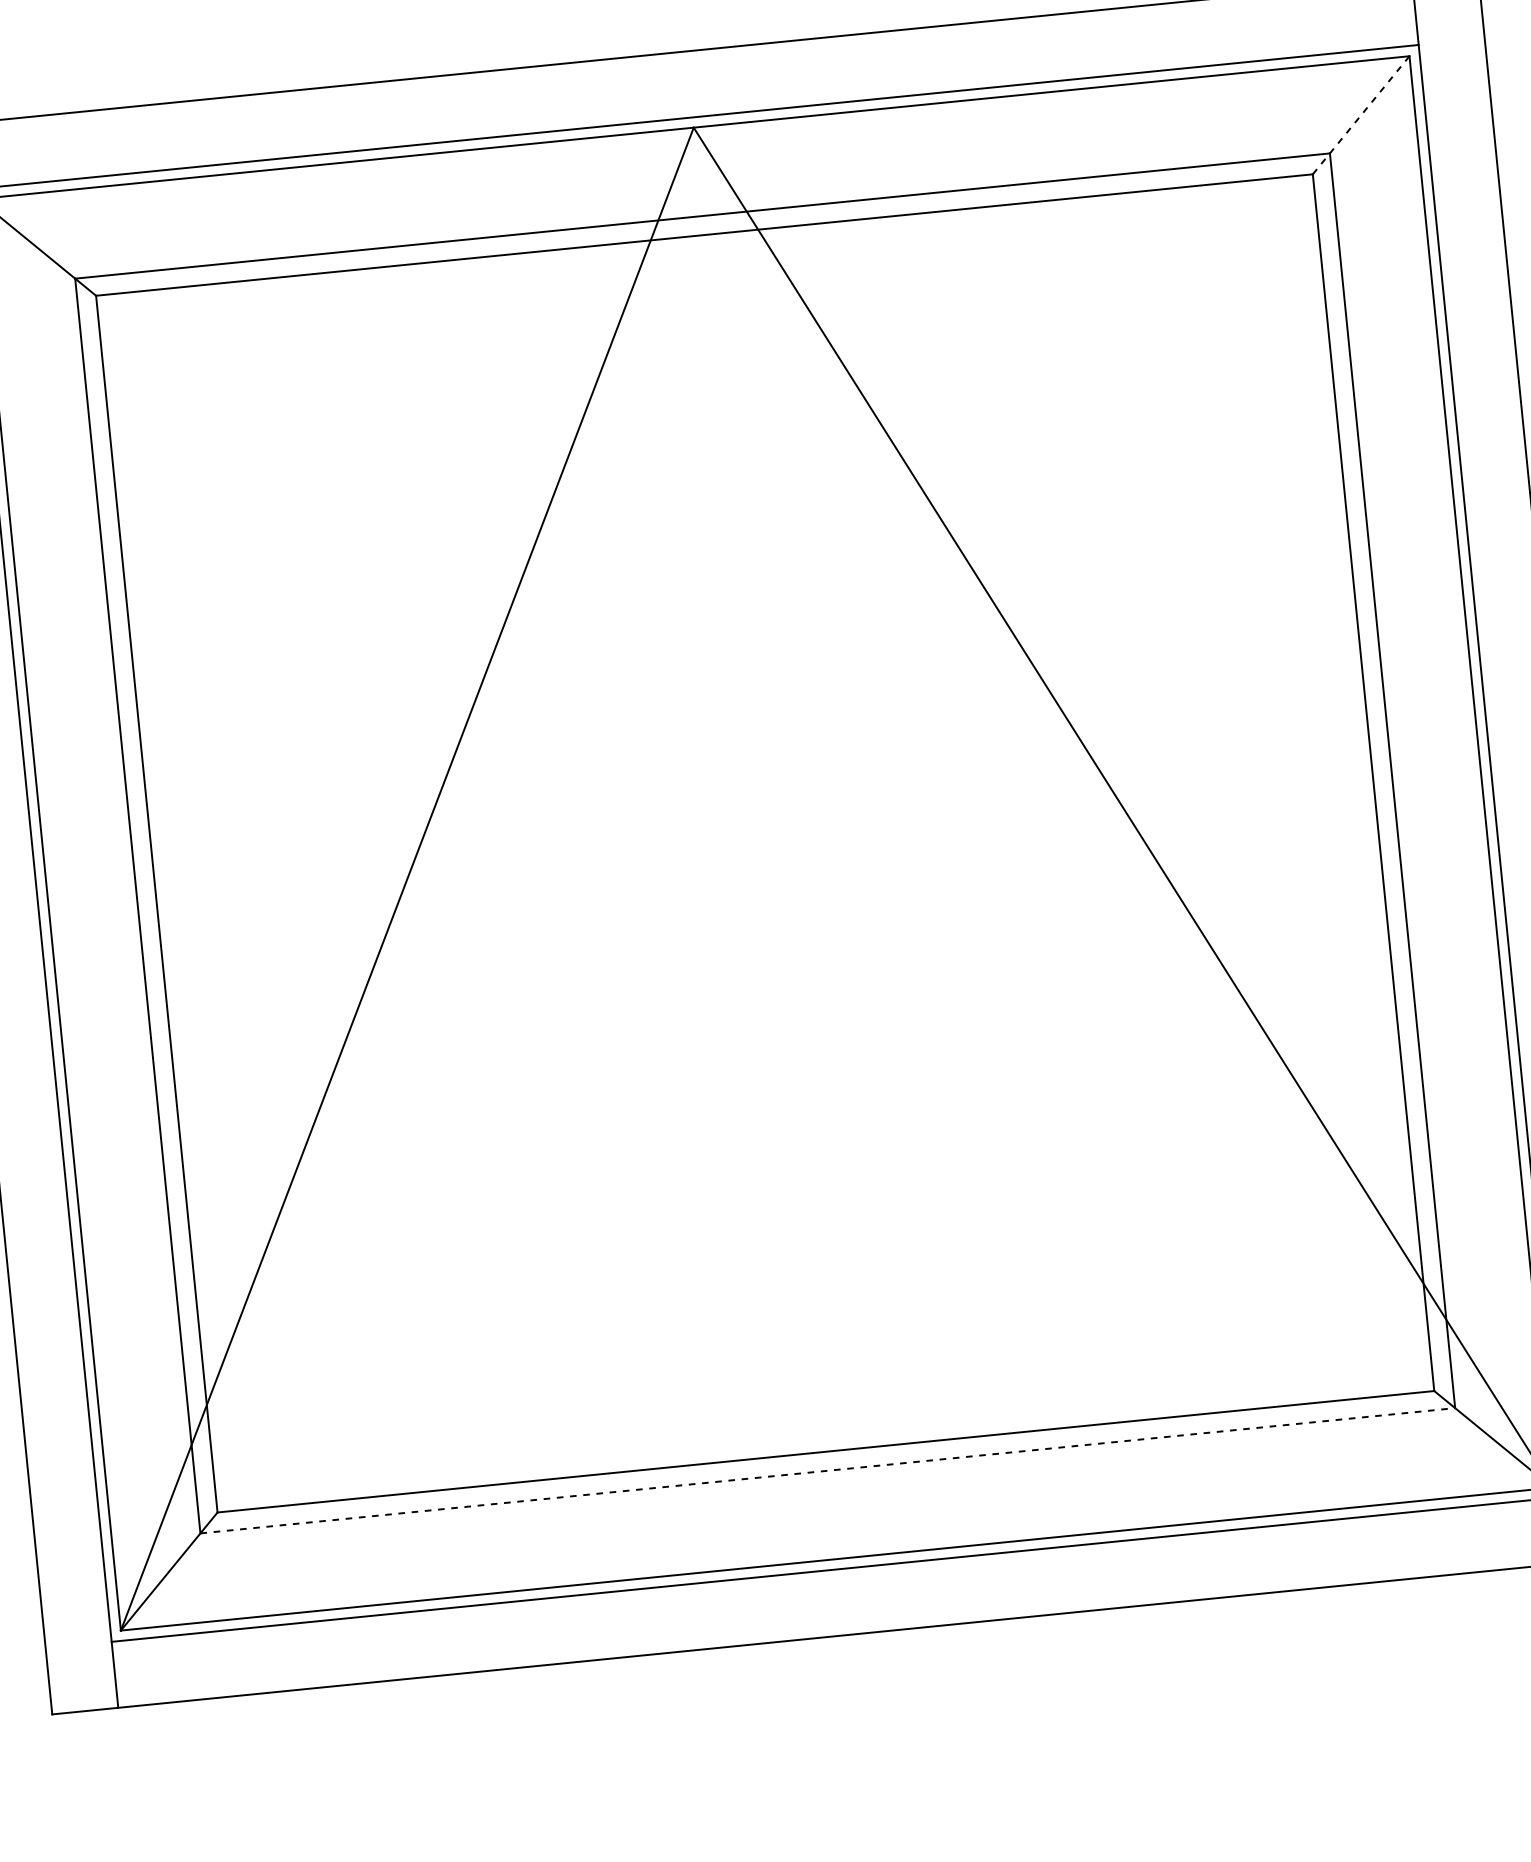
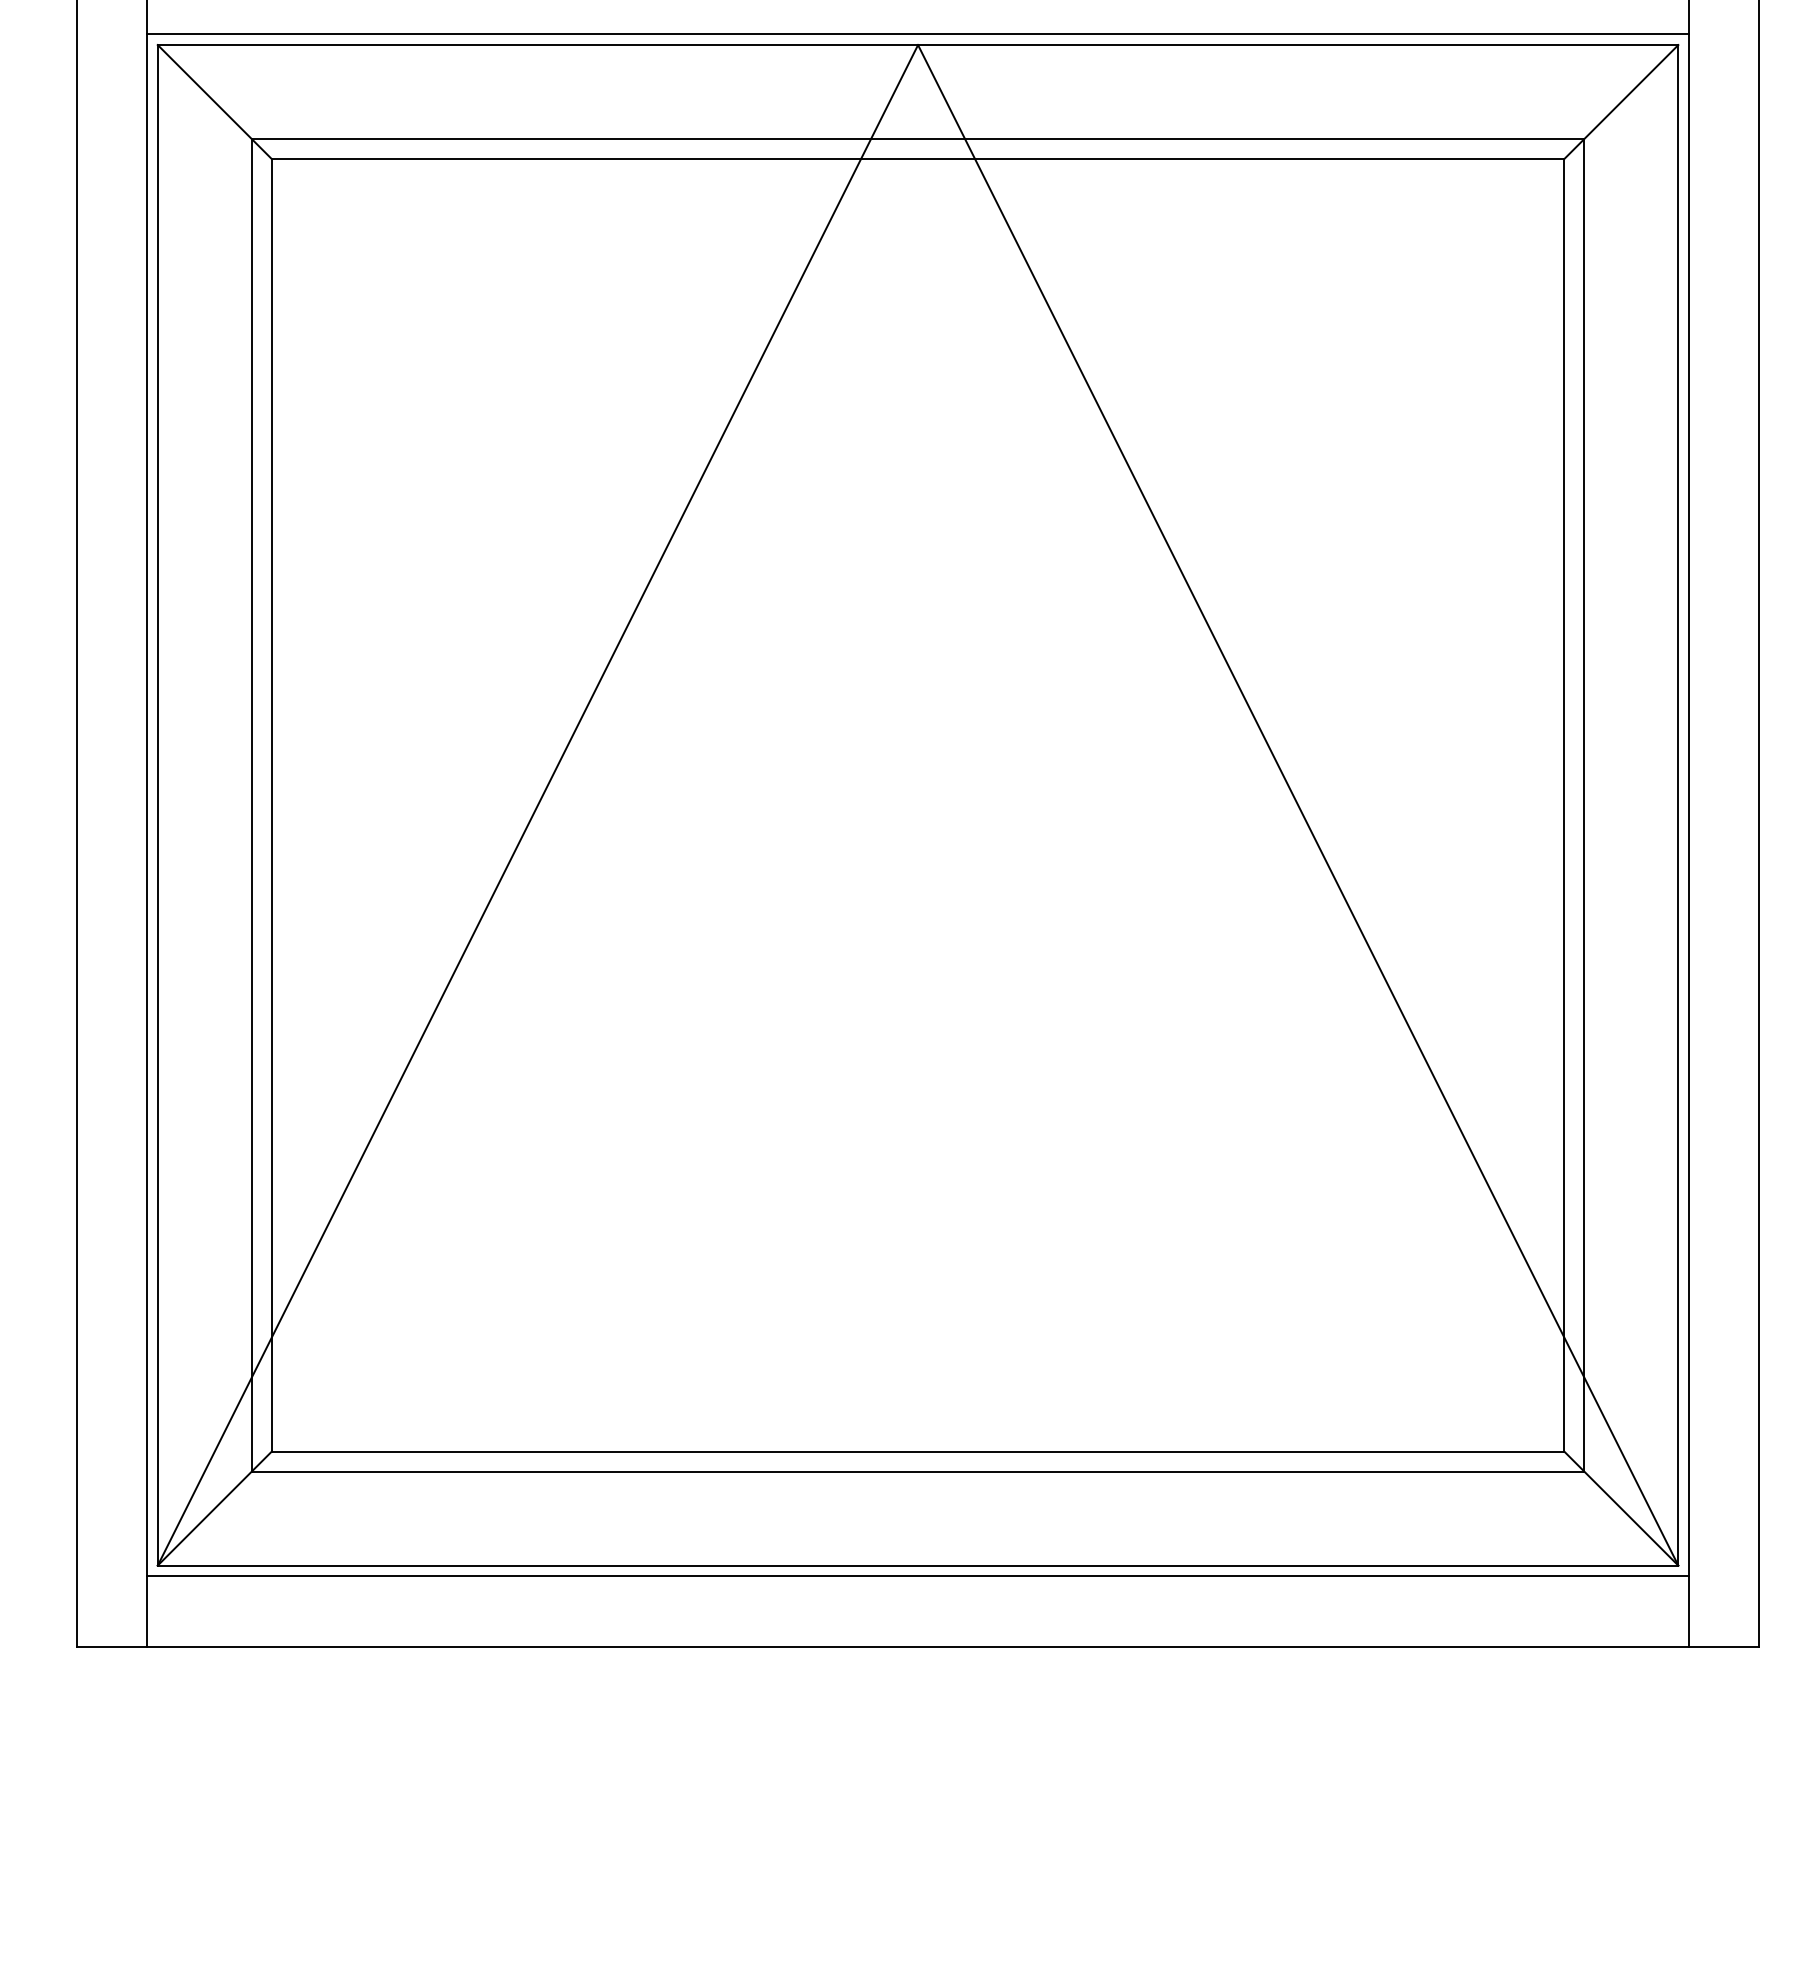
line: (1361, 115) -> (1621, 102), dashed -> solid
line: (828, 1470) -> (918, 1471), dashed -> solid

